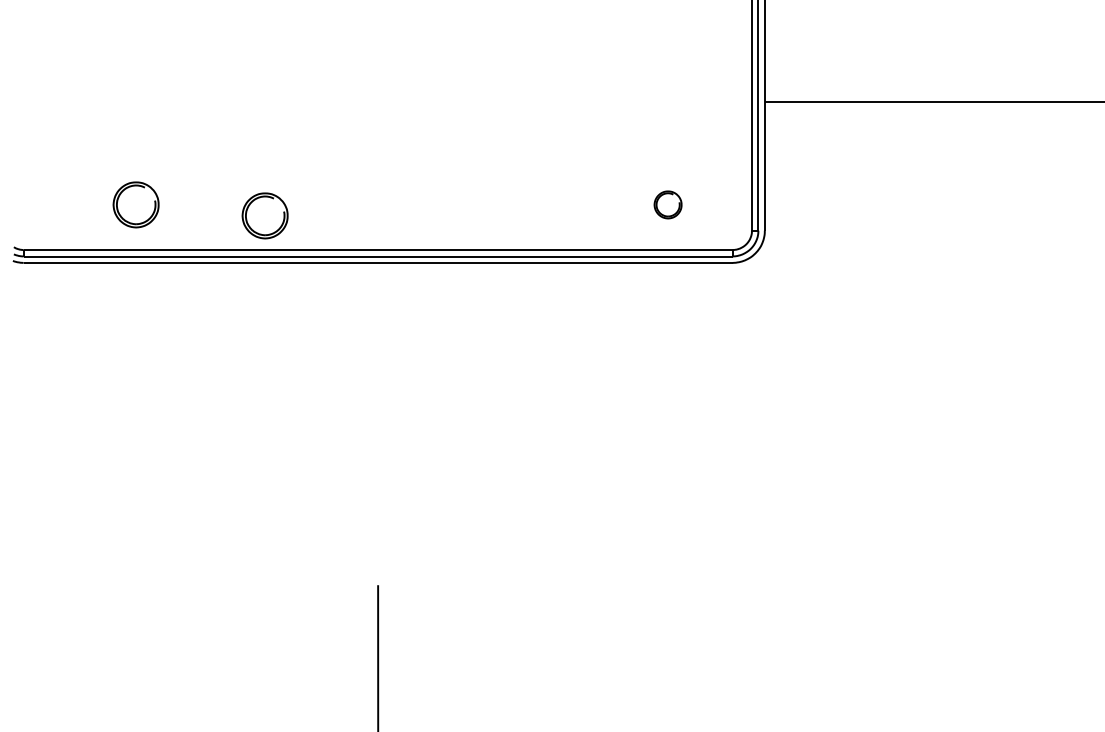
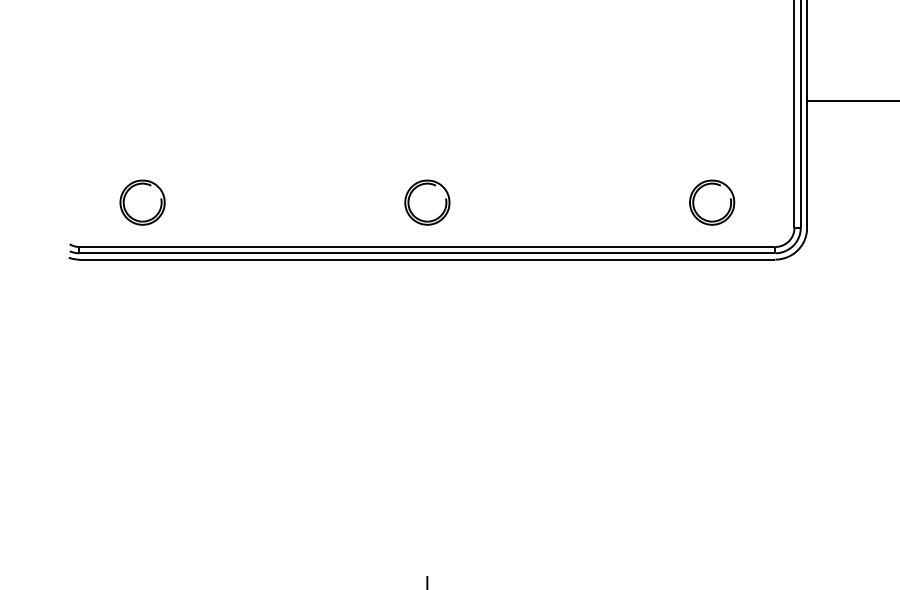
part: (135, 204) -> (141, 202), moved
part: (667, 204) -> (711, 202), size x1.67
part: (264, 215) -> (426, 202), moved

